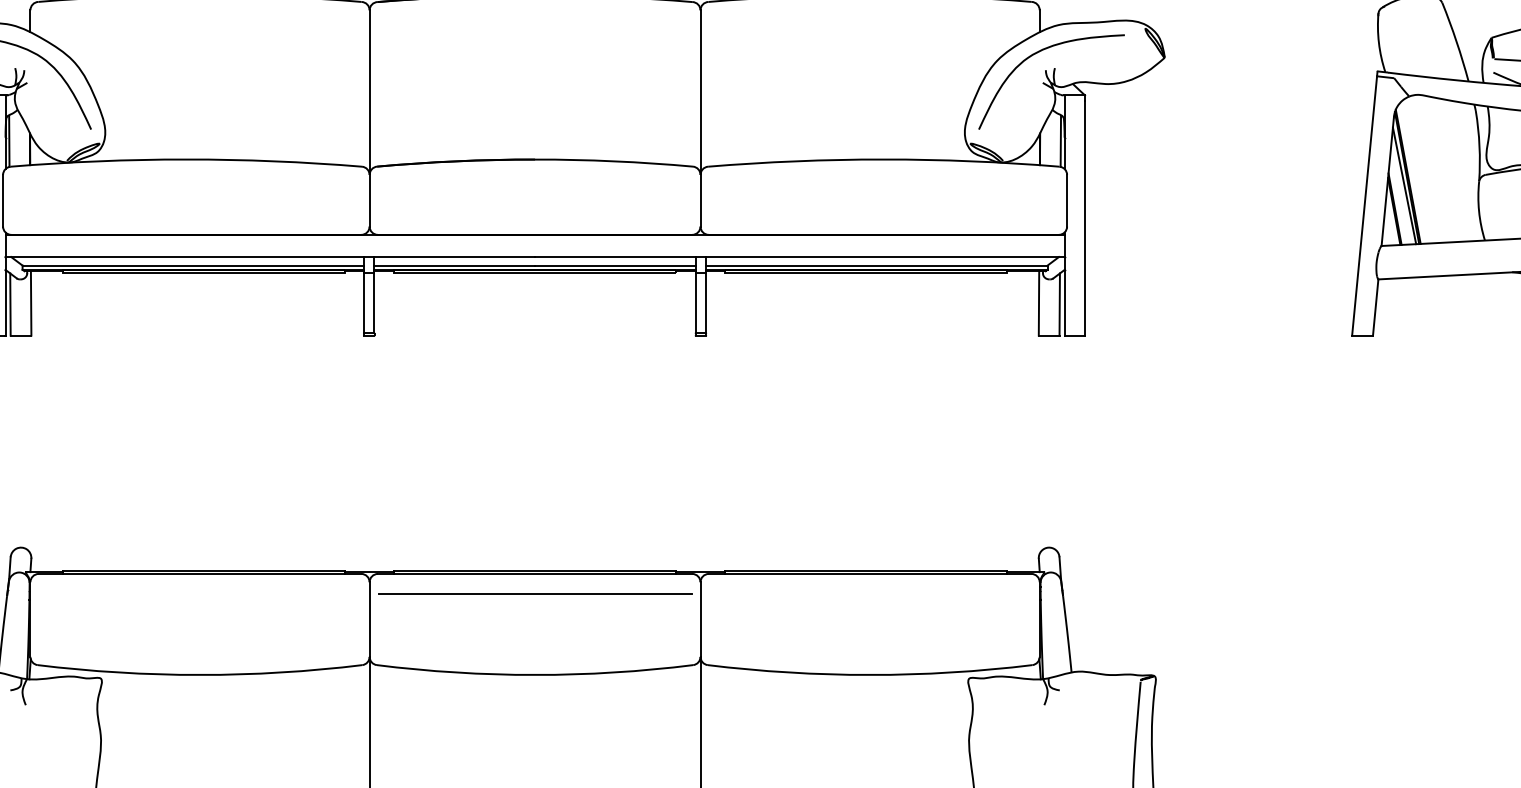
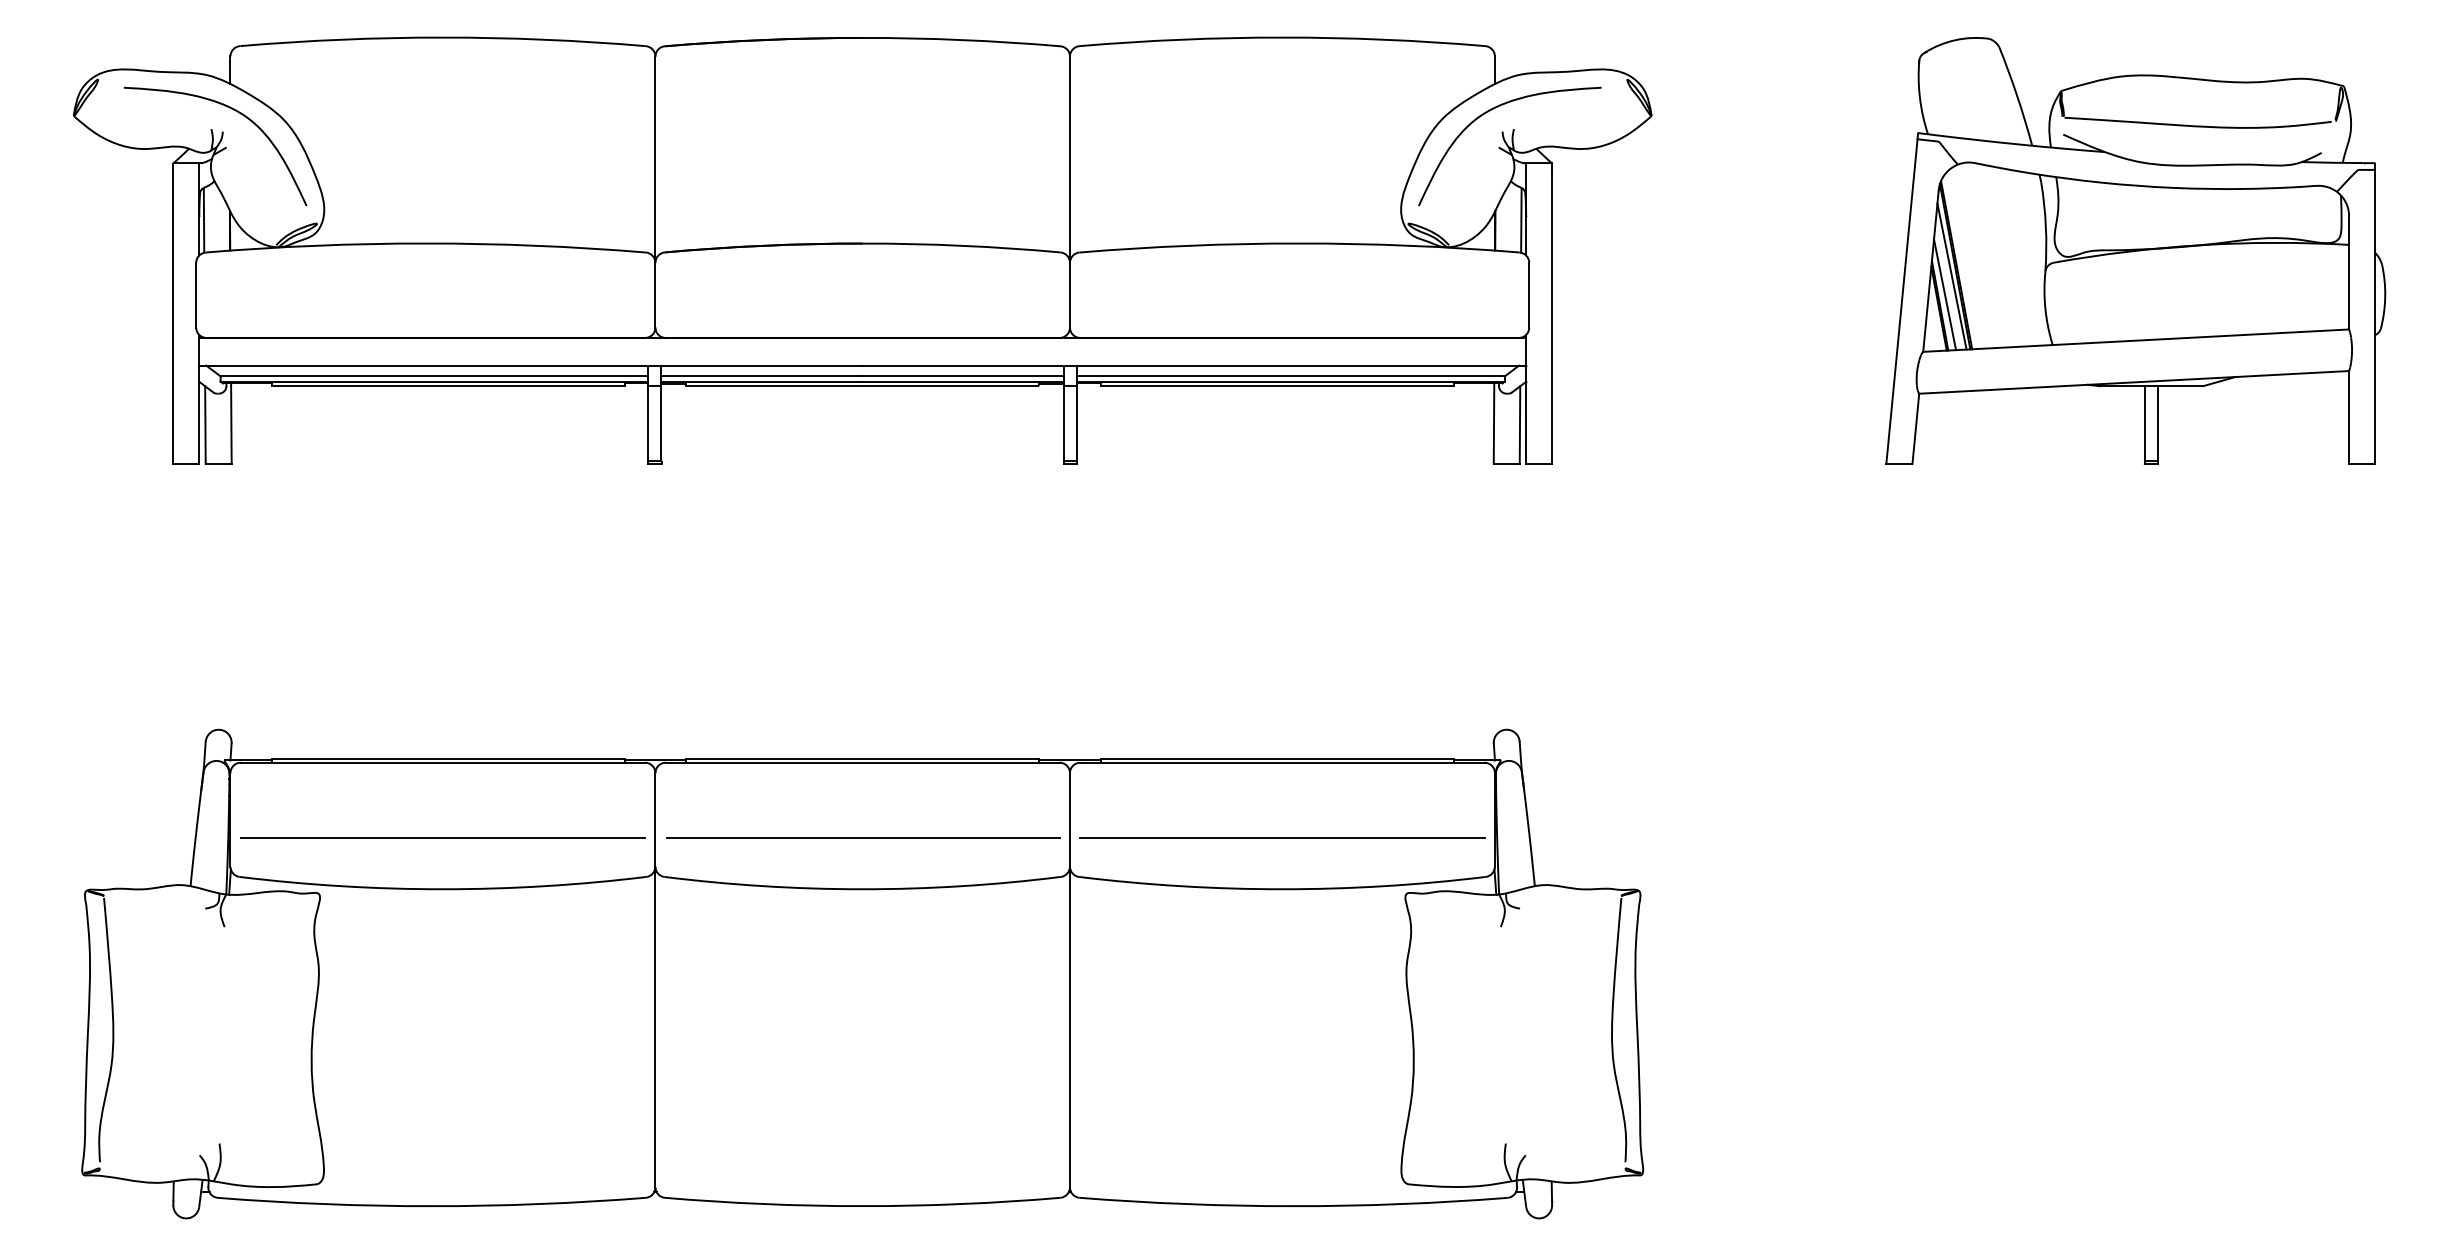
line: (1399, 200) -> (1945, 294), added
line: (535, 593) -> (863, 837), moved
line: (199, 634) -> (442, 838), added
line: (870, 634) -> (1282, 838), added

